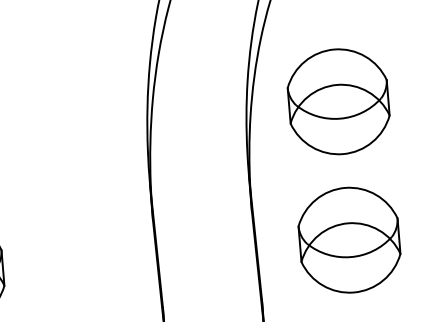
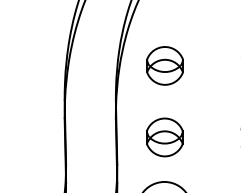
part: (337, 101) -> (164, 65), size x0.7
part: (348, 240) -> (164, 137), size x0.7

